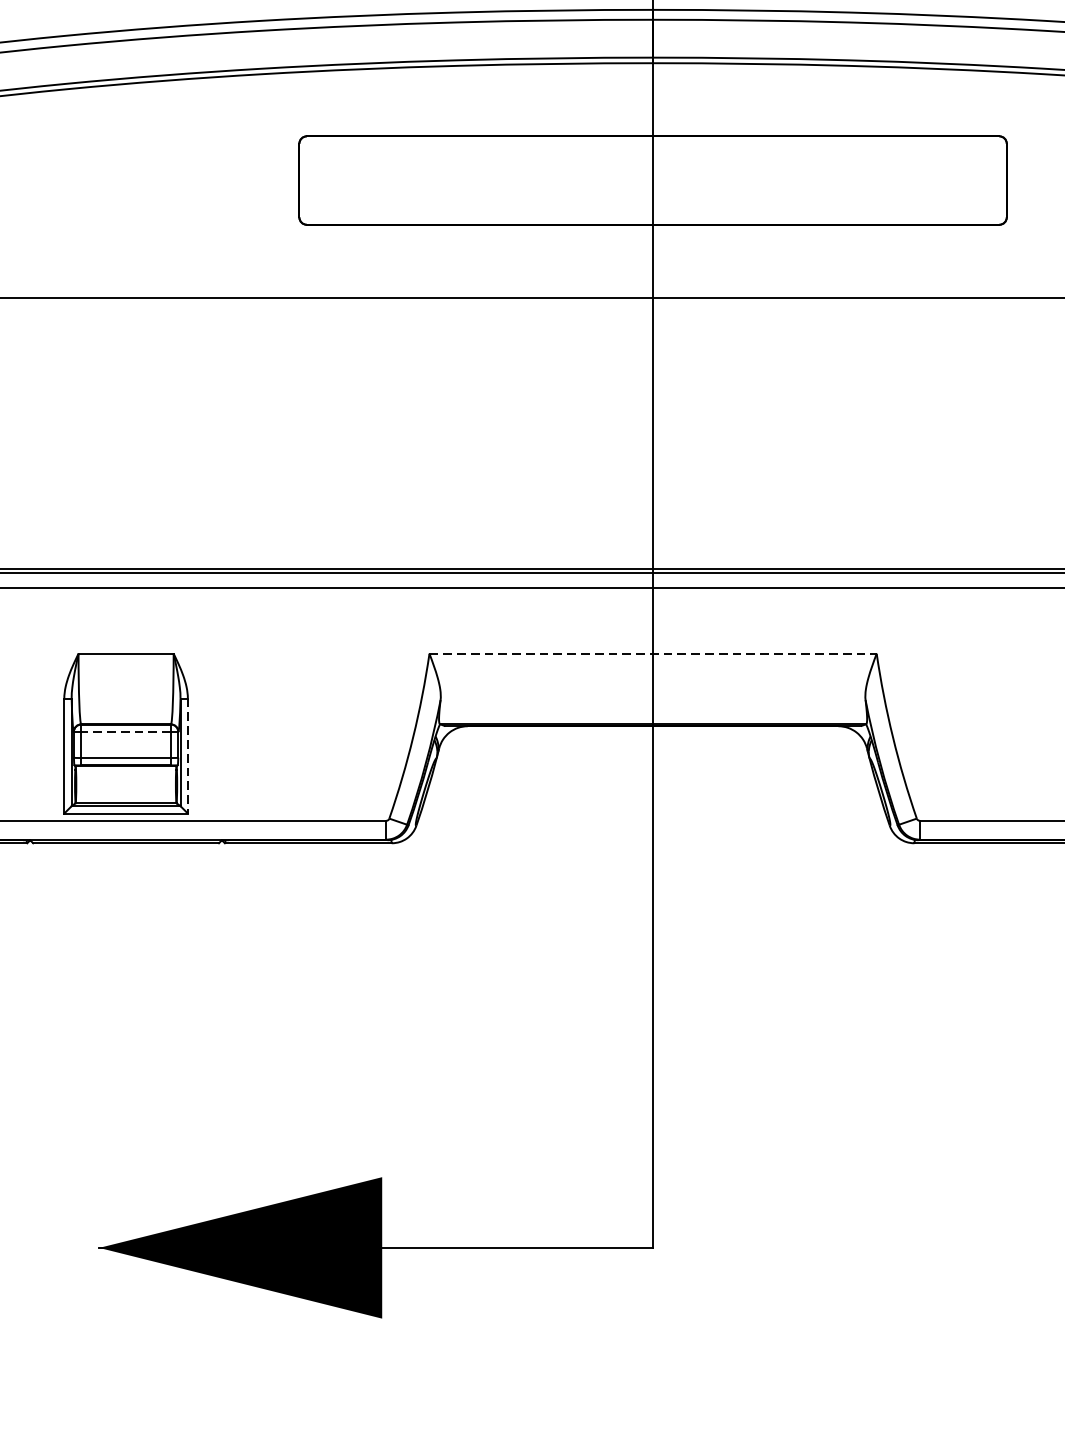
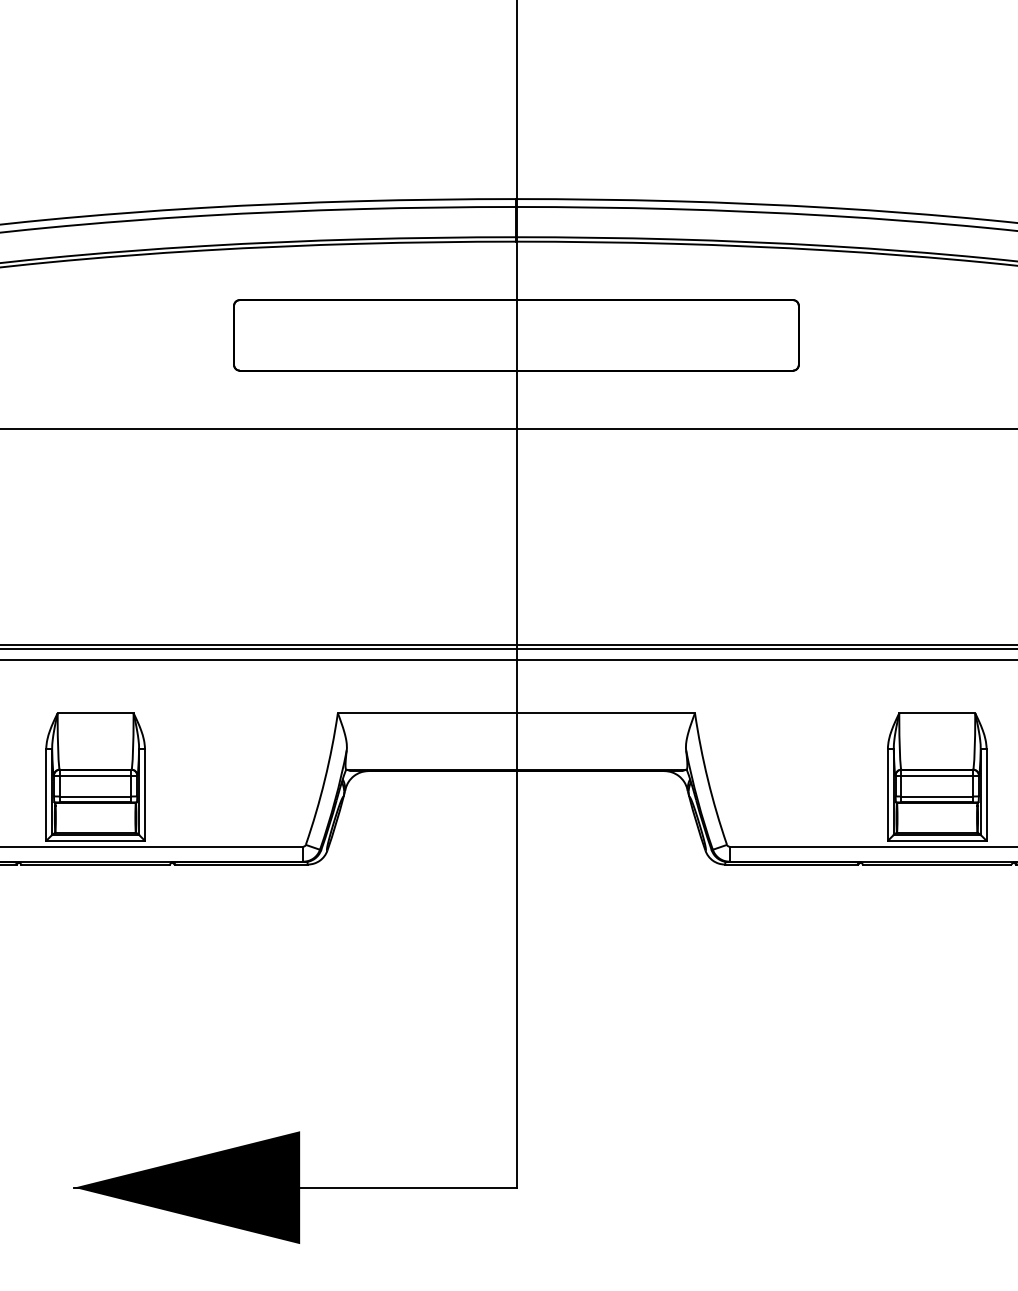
line: (653, 654) -> (516, 713), dashed -> solid
line: (125, 731) -> (95, 775), dashed -> solid
line: (187, 755) -> (144, 794), dashed -> solid

